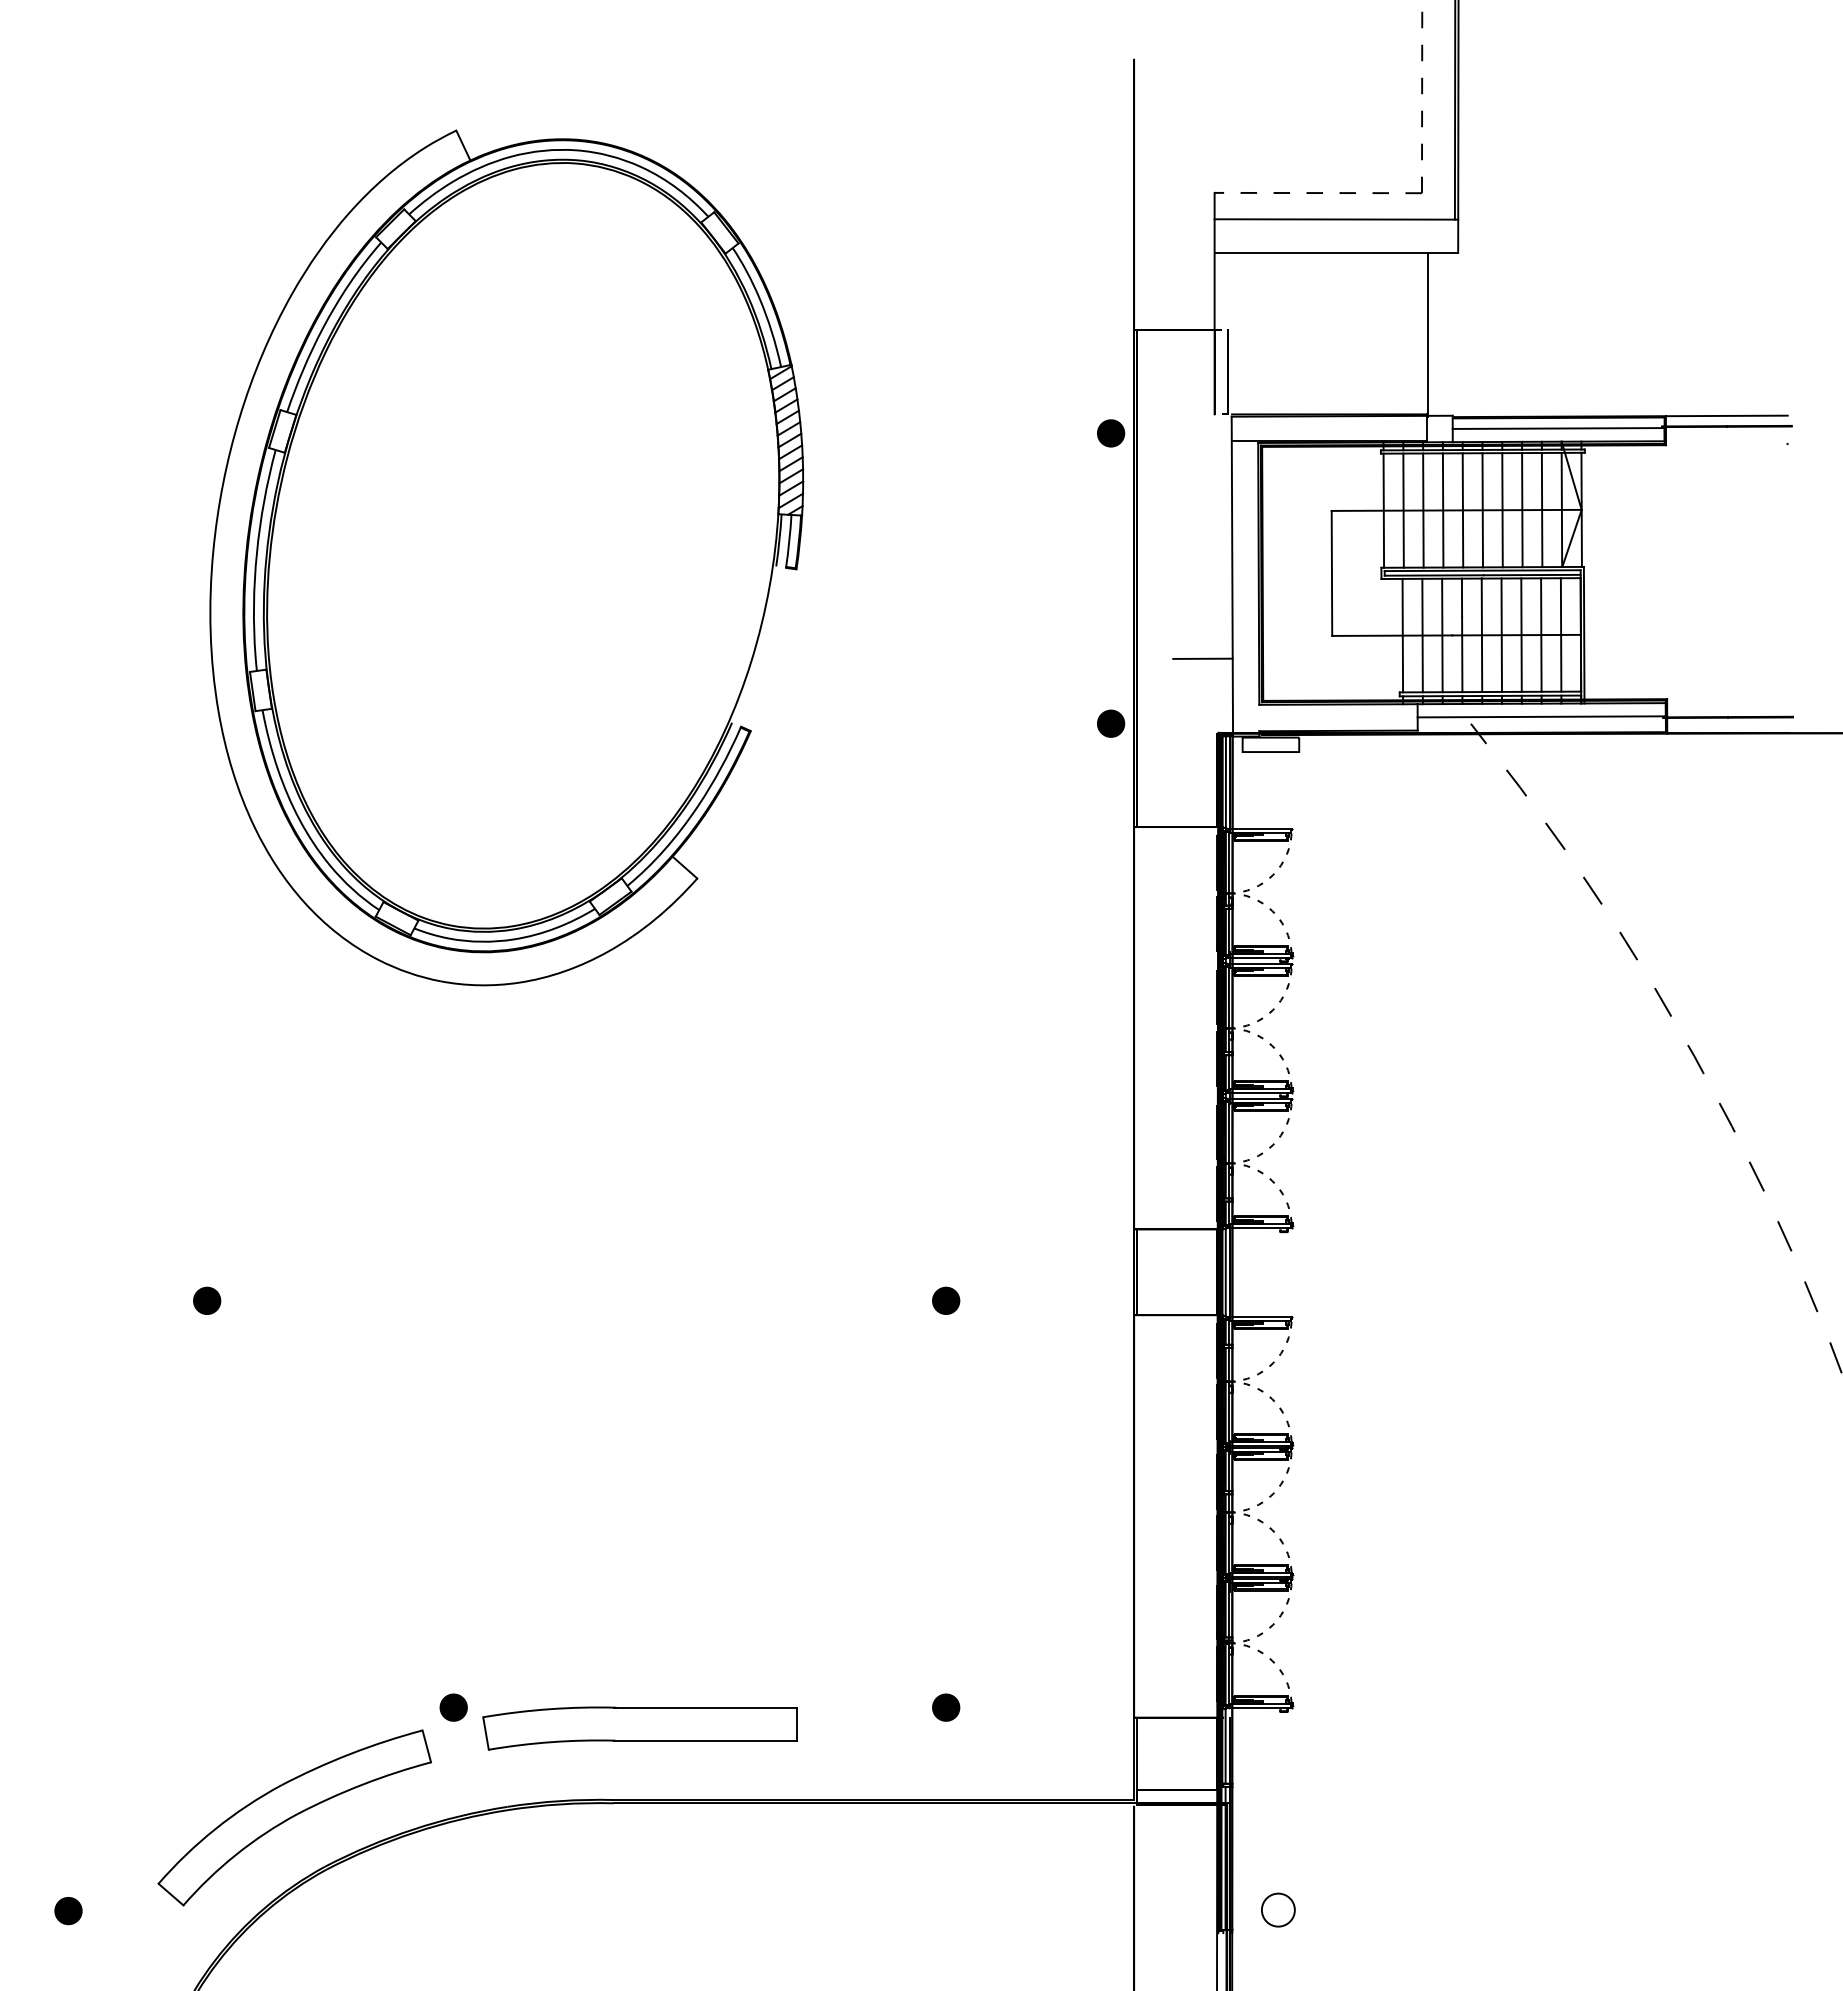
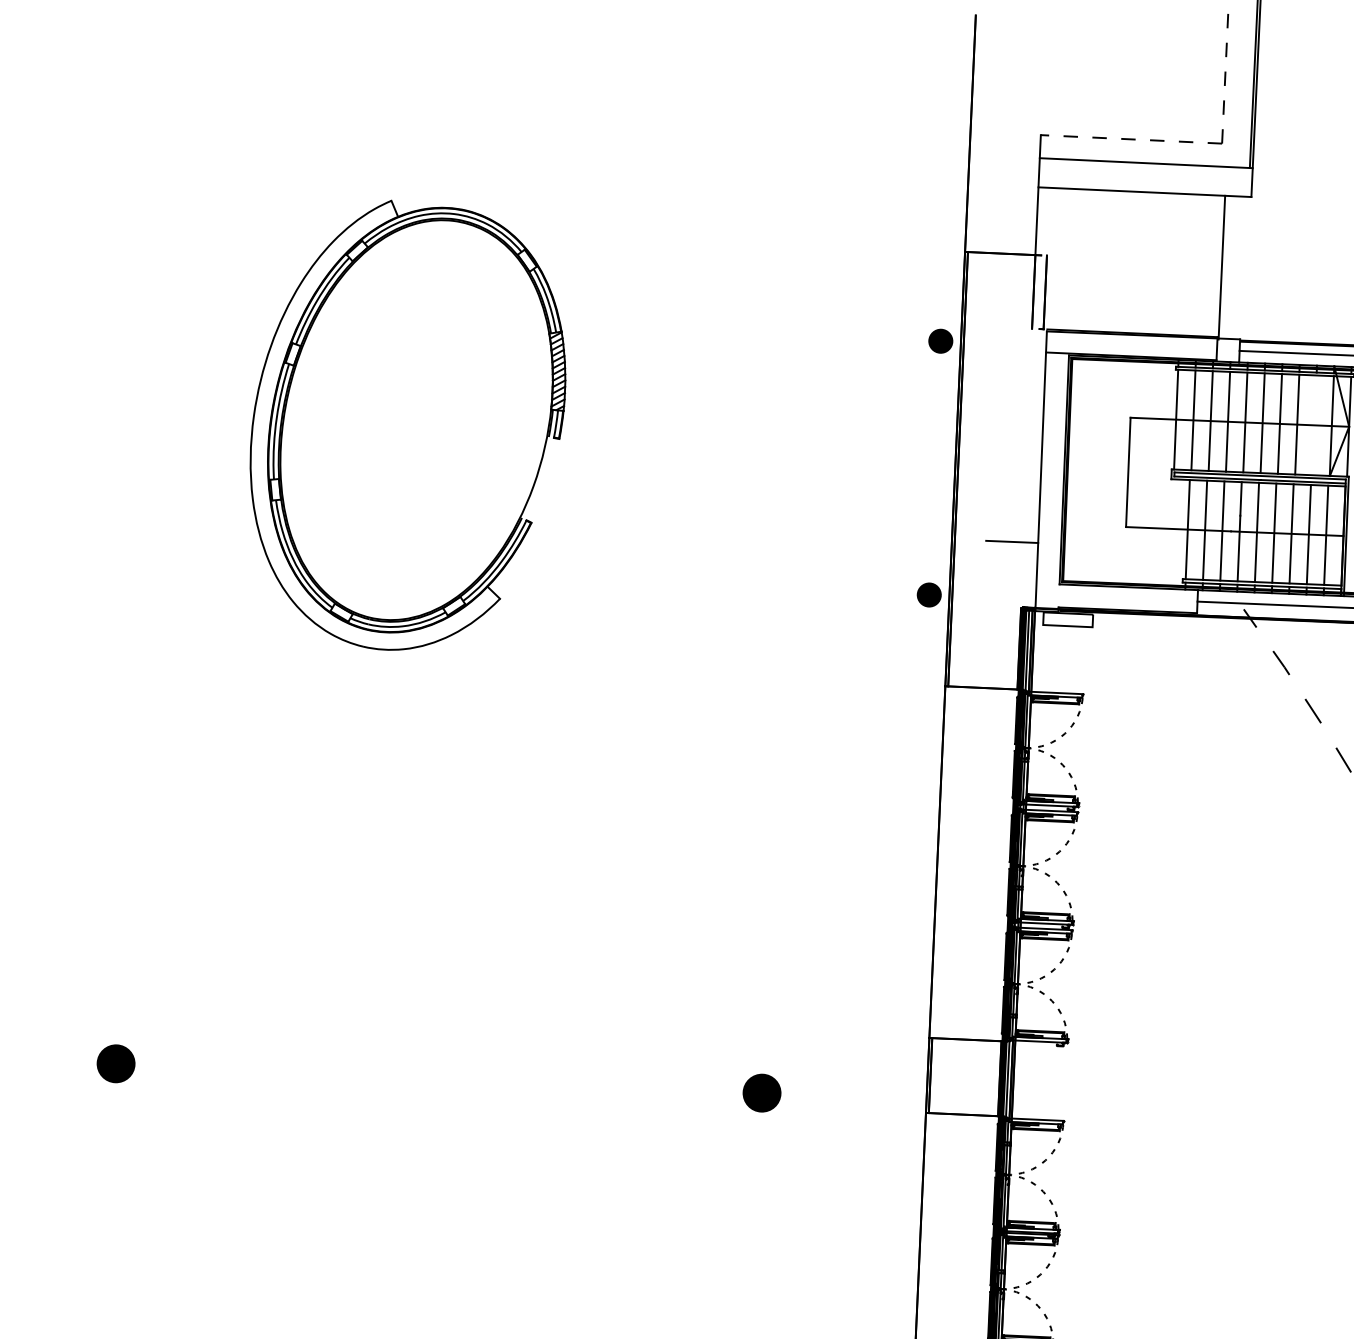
line: (1541, 509) -> (1314, 424), removed
part: (506, 557) -> (407, 425), size x0.6
part: (207, 1300) -> (116, 1063), size x1.6
part: (946, 1300) -> (762, 1092), size x1.6

